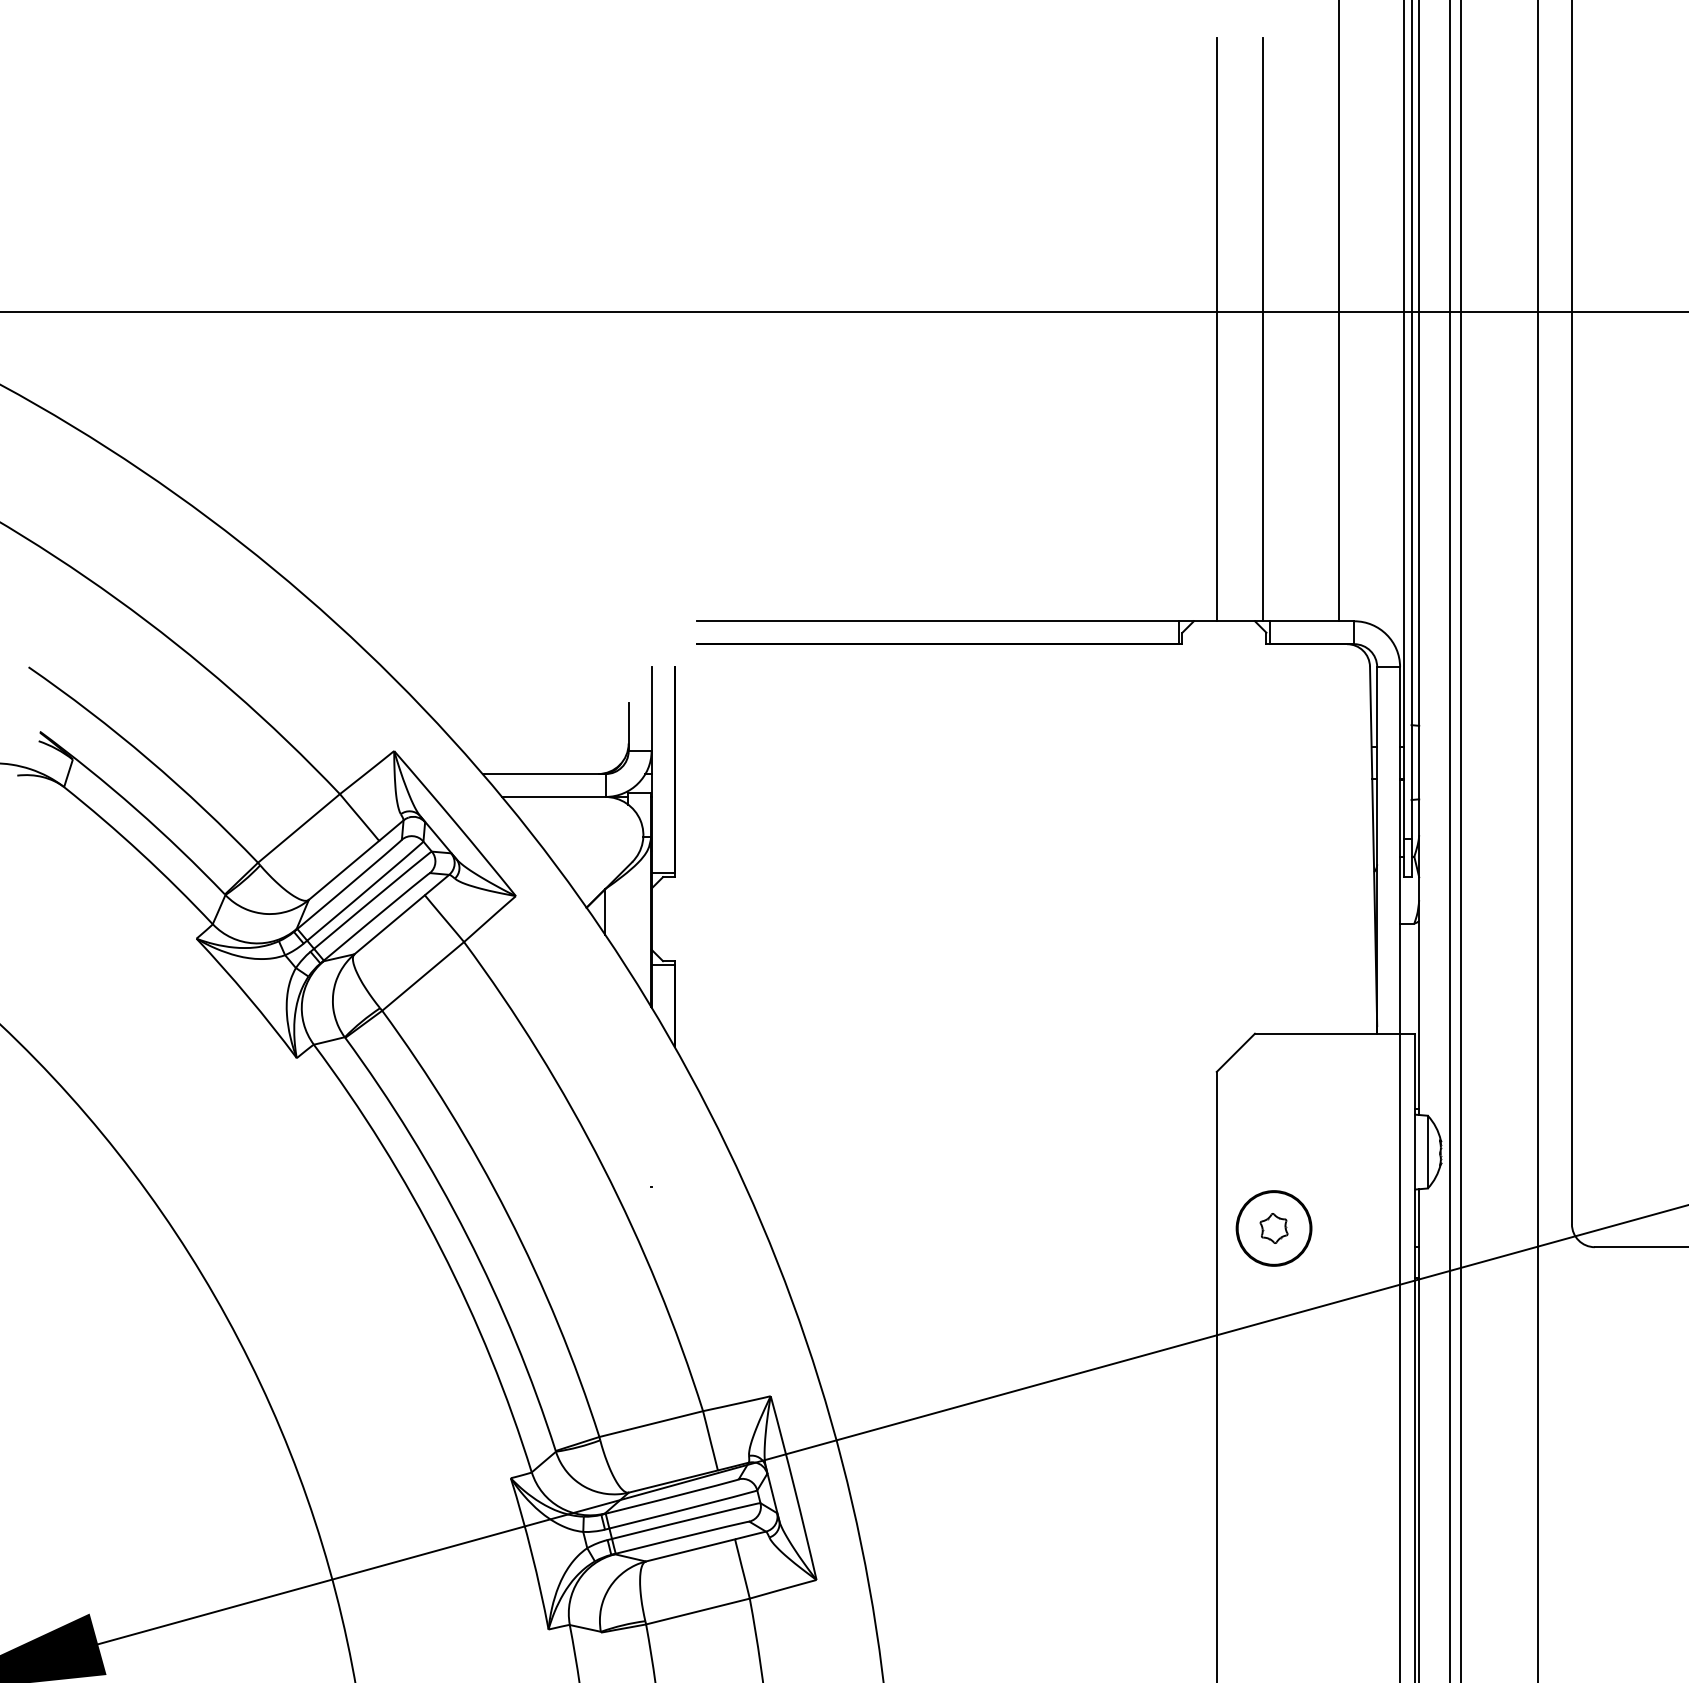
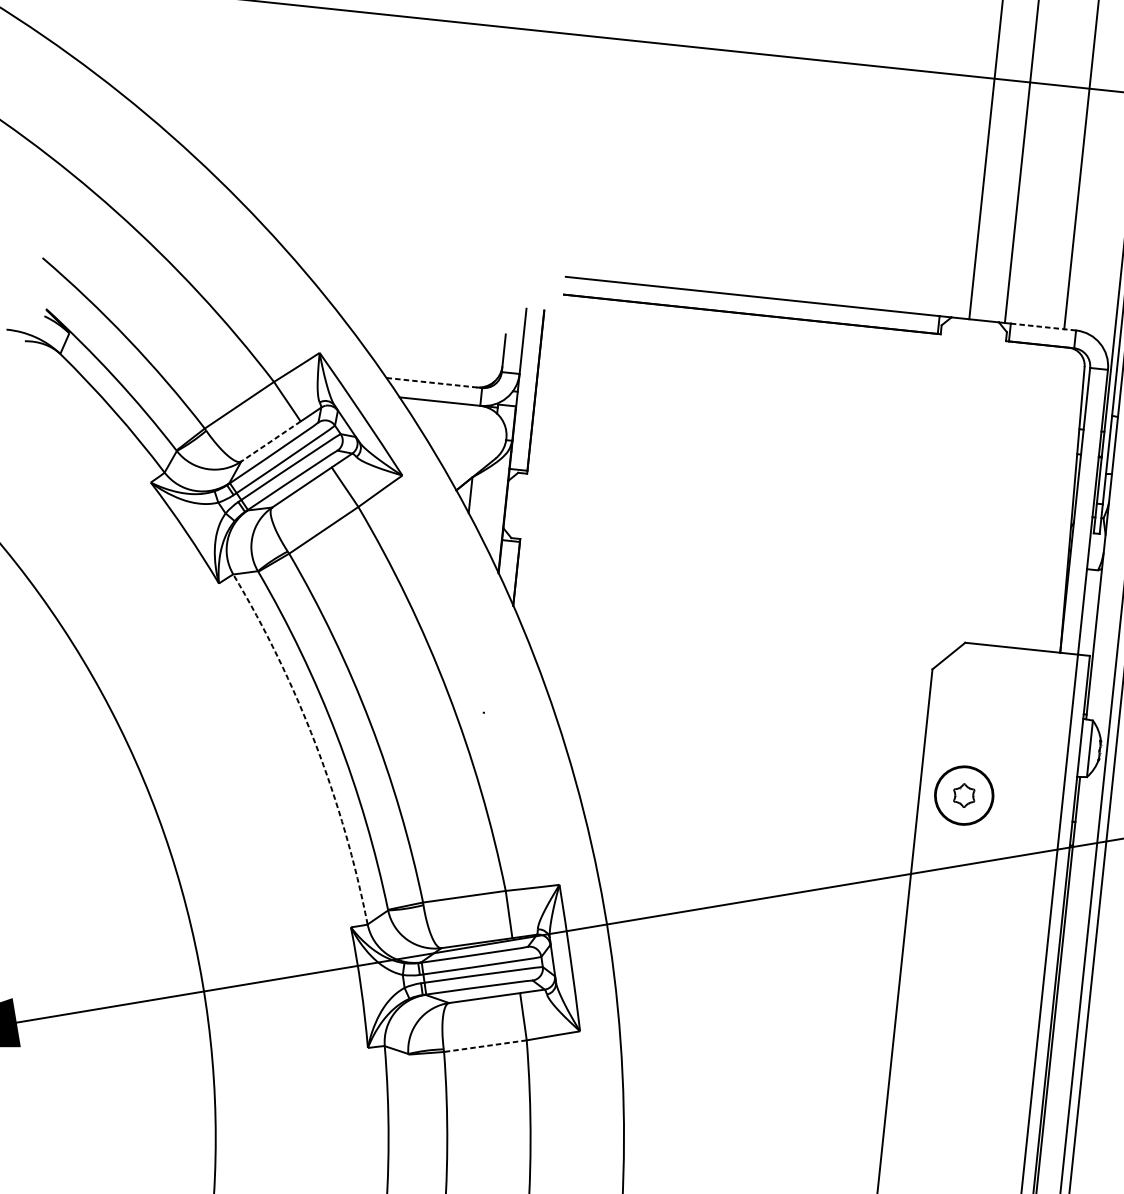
line: (1311, 621) -> (1042, 327), solid -> dashed
line: (544, 774) -> (434, 383), solid -> dashed
line: (344, 870) -> (271, 441), solid -> dashed
arc: (441, 1249) -> (315, 743), solid -> dashed
line: (697, 1611) -> (485, 1046), solid -> dashed

